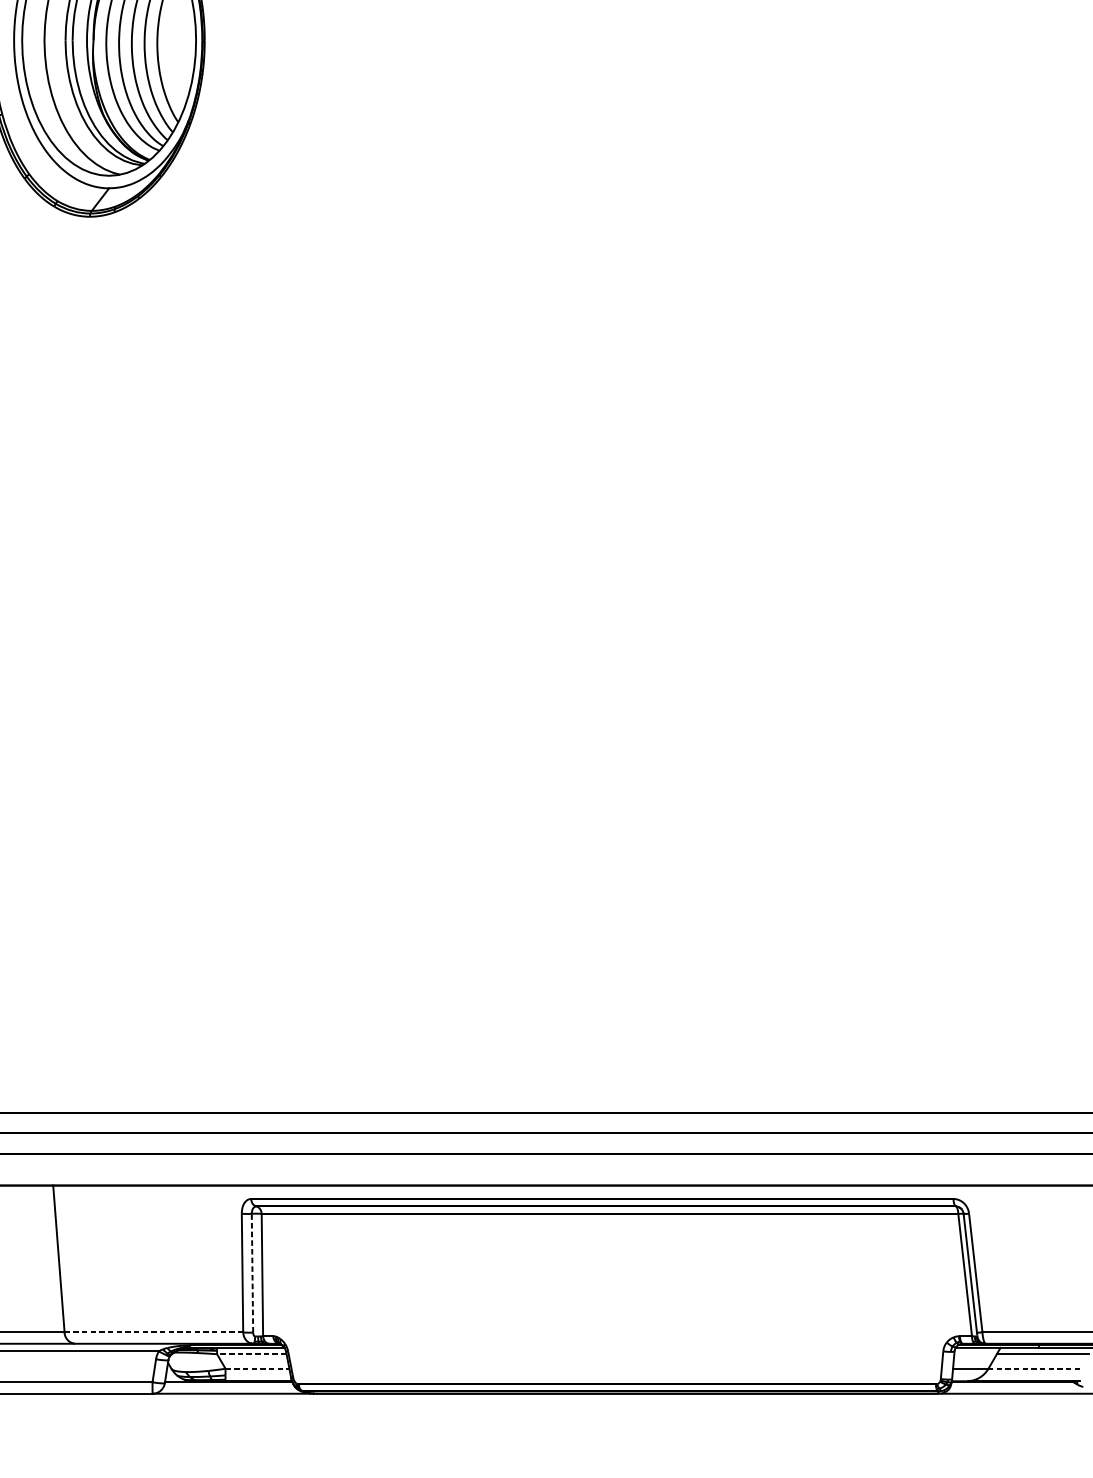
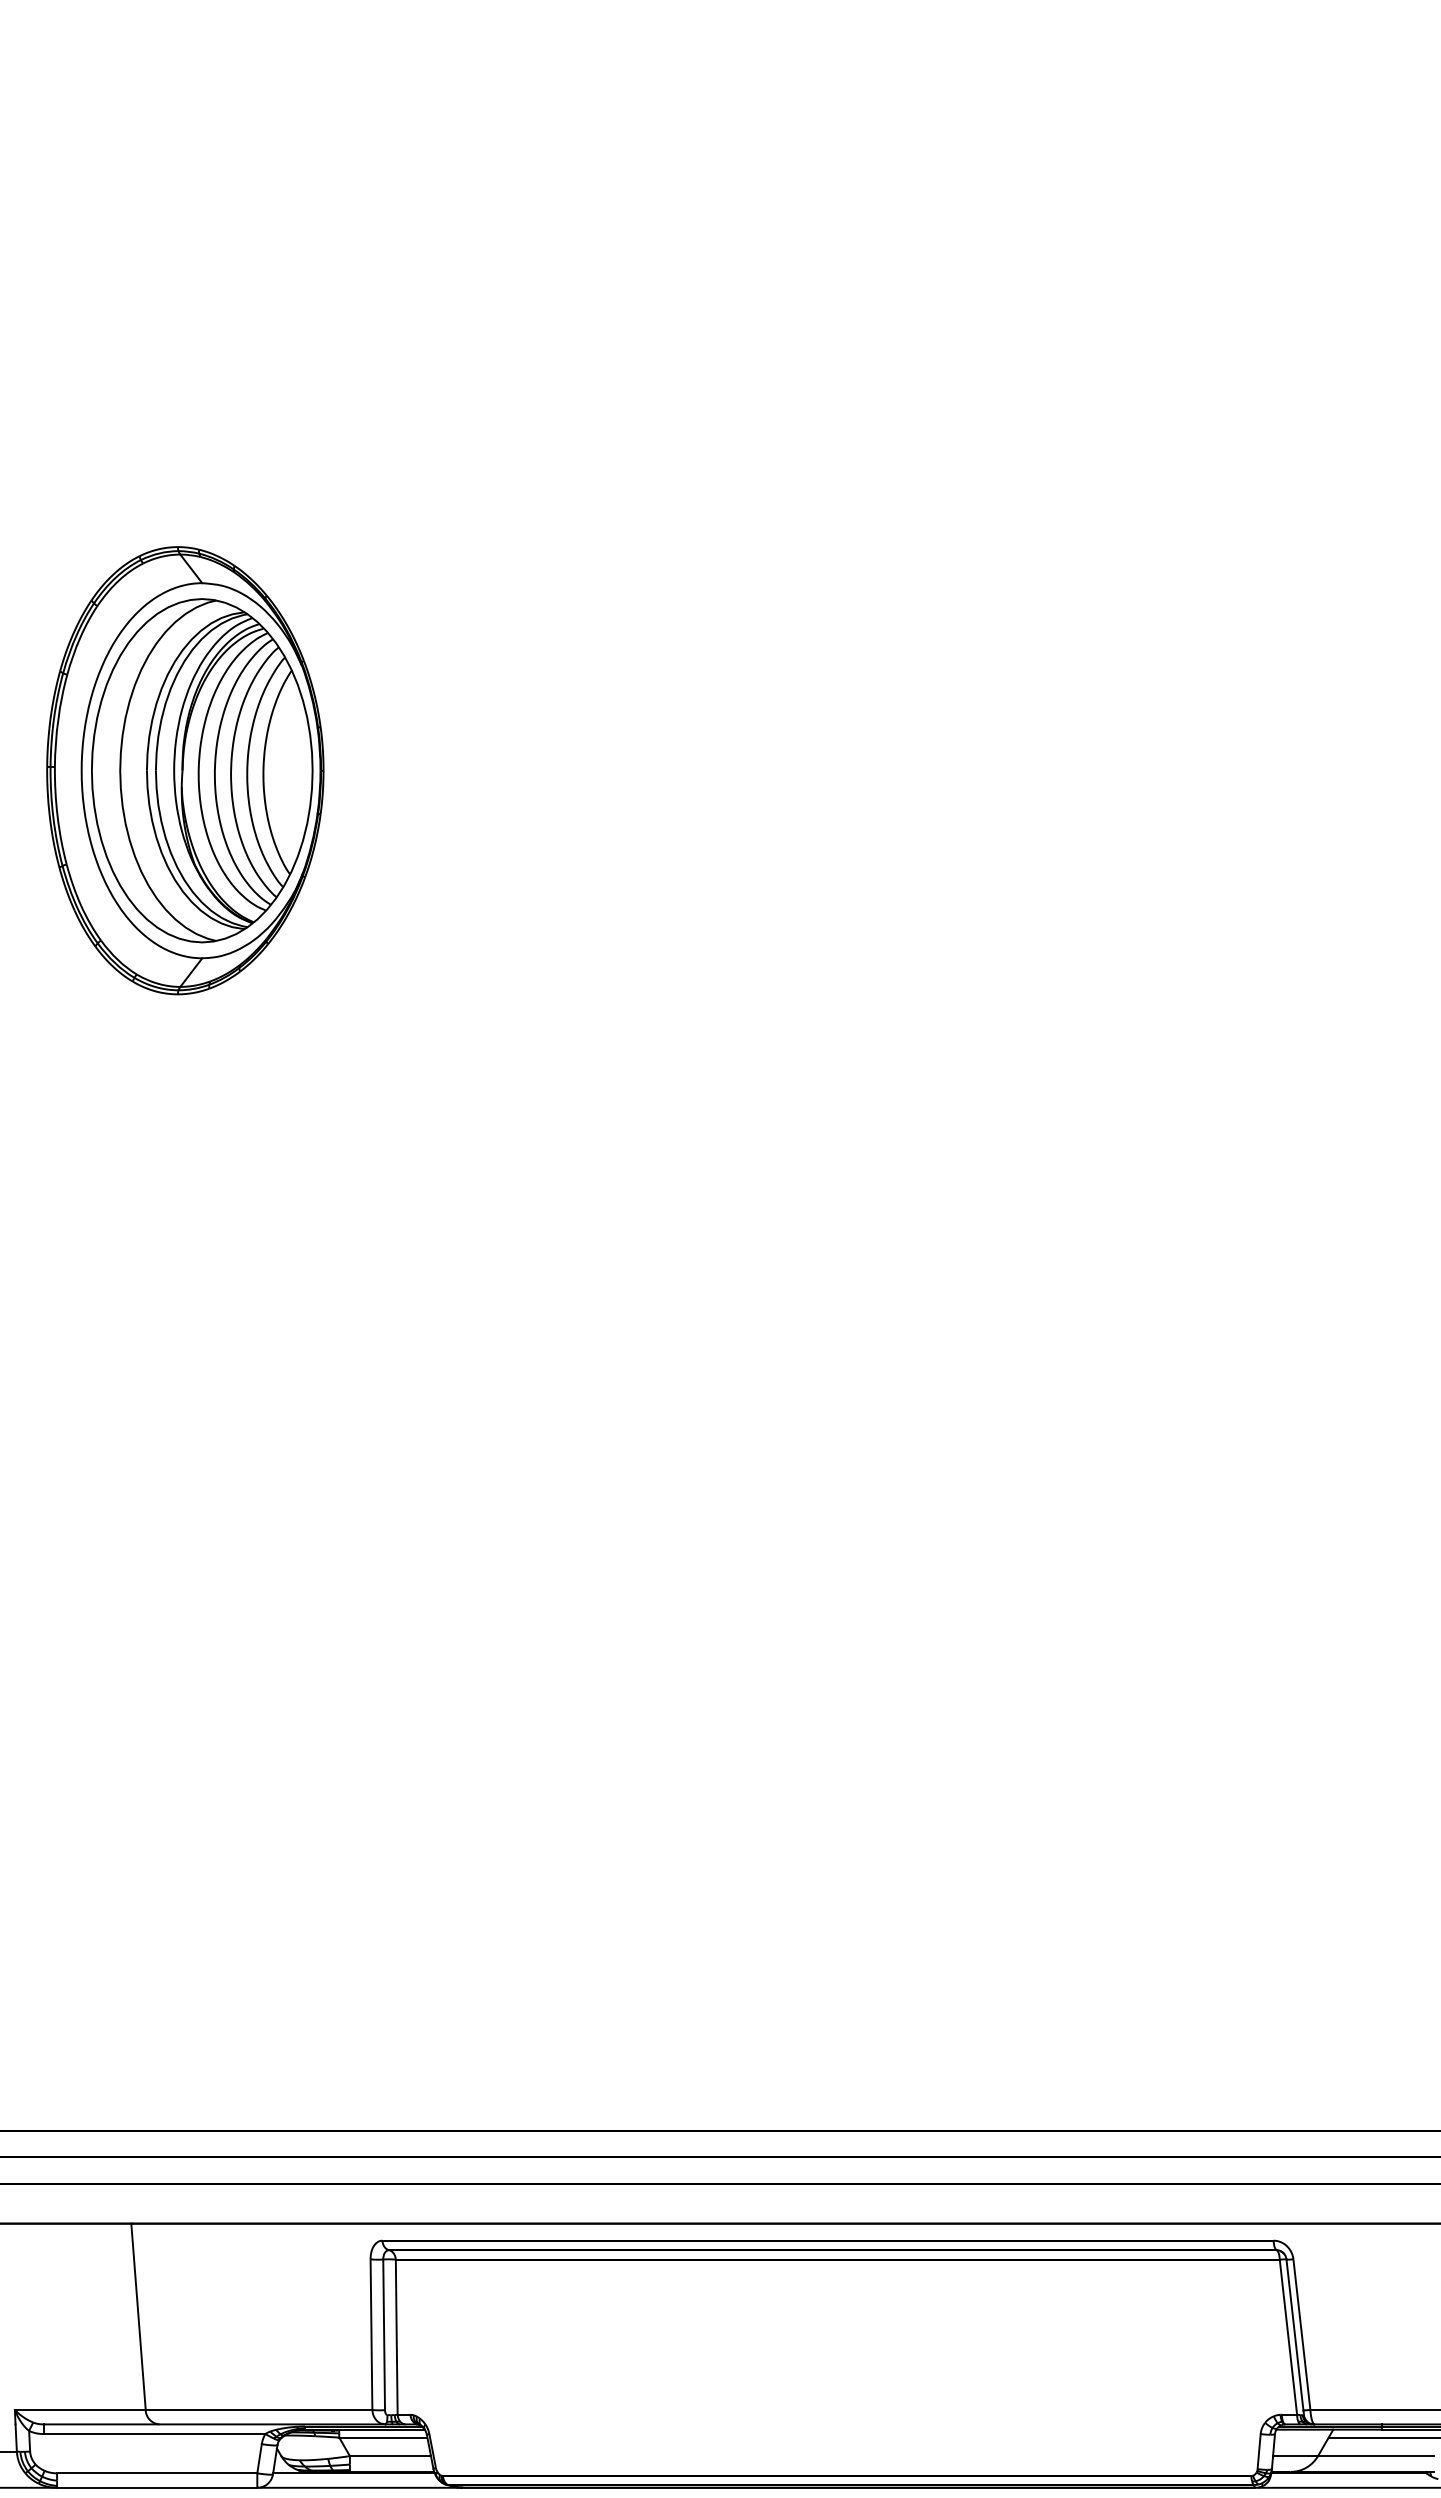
line: (252, 1272) -> (384, 2334), dashed -> solid
line: (154, 1332) -> (259, 2409), dashed -> solid
line: (251, 1354) -> (382, 2437), dashed -> solid
line: (257, 1369) -> (390, 2456), dashed -> solid
line: (1033, 1369) -> (1375, 2456), dashed -> solid

